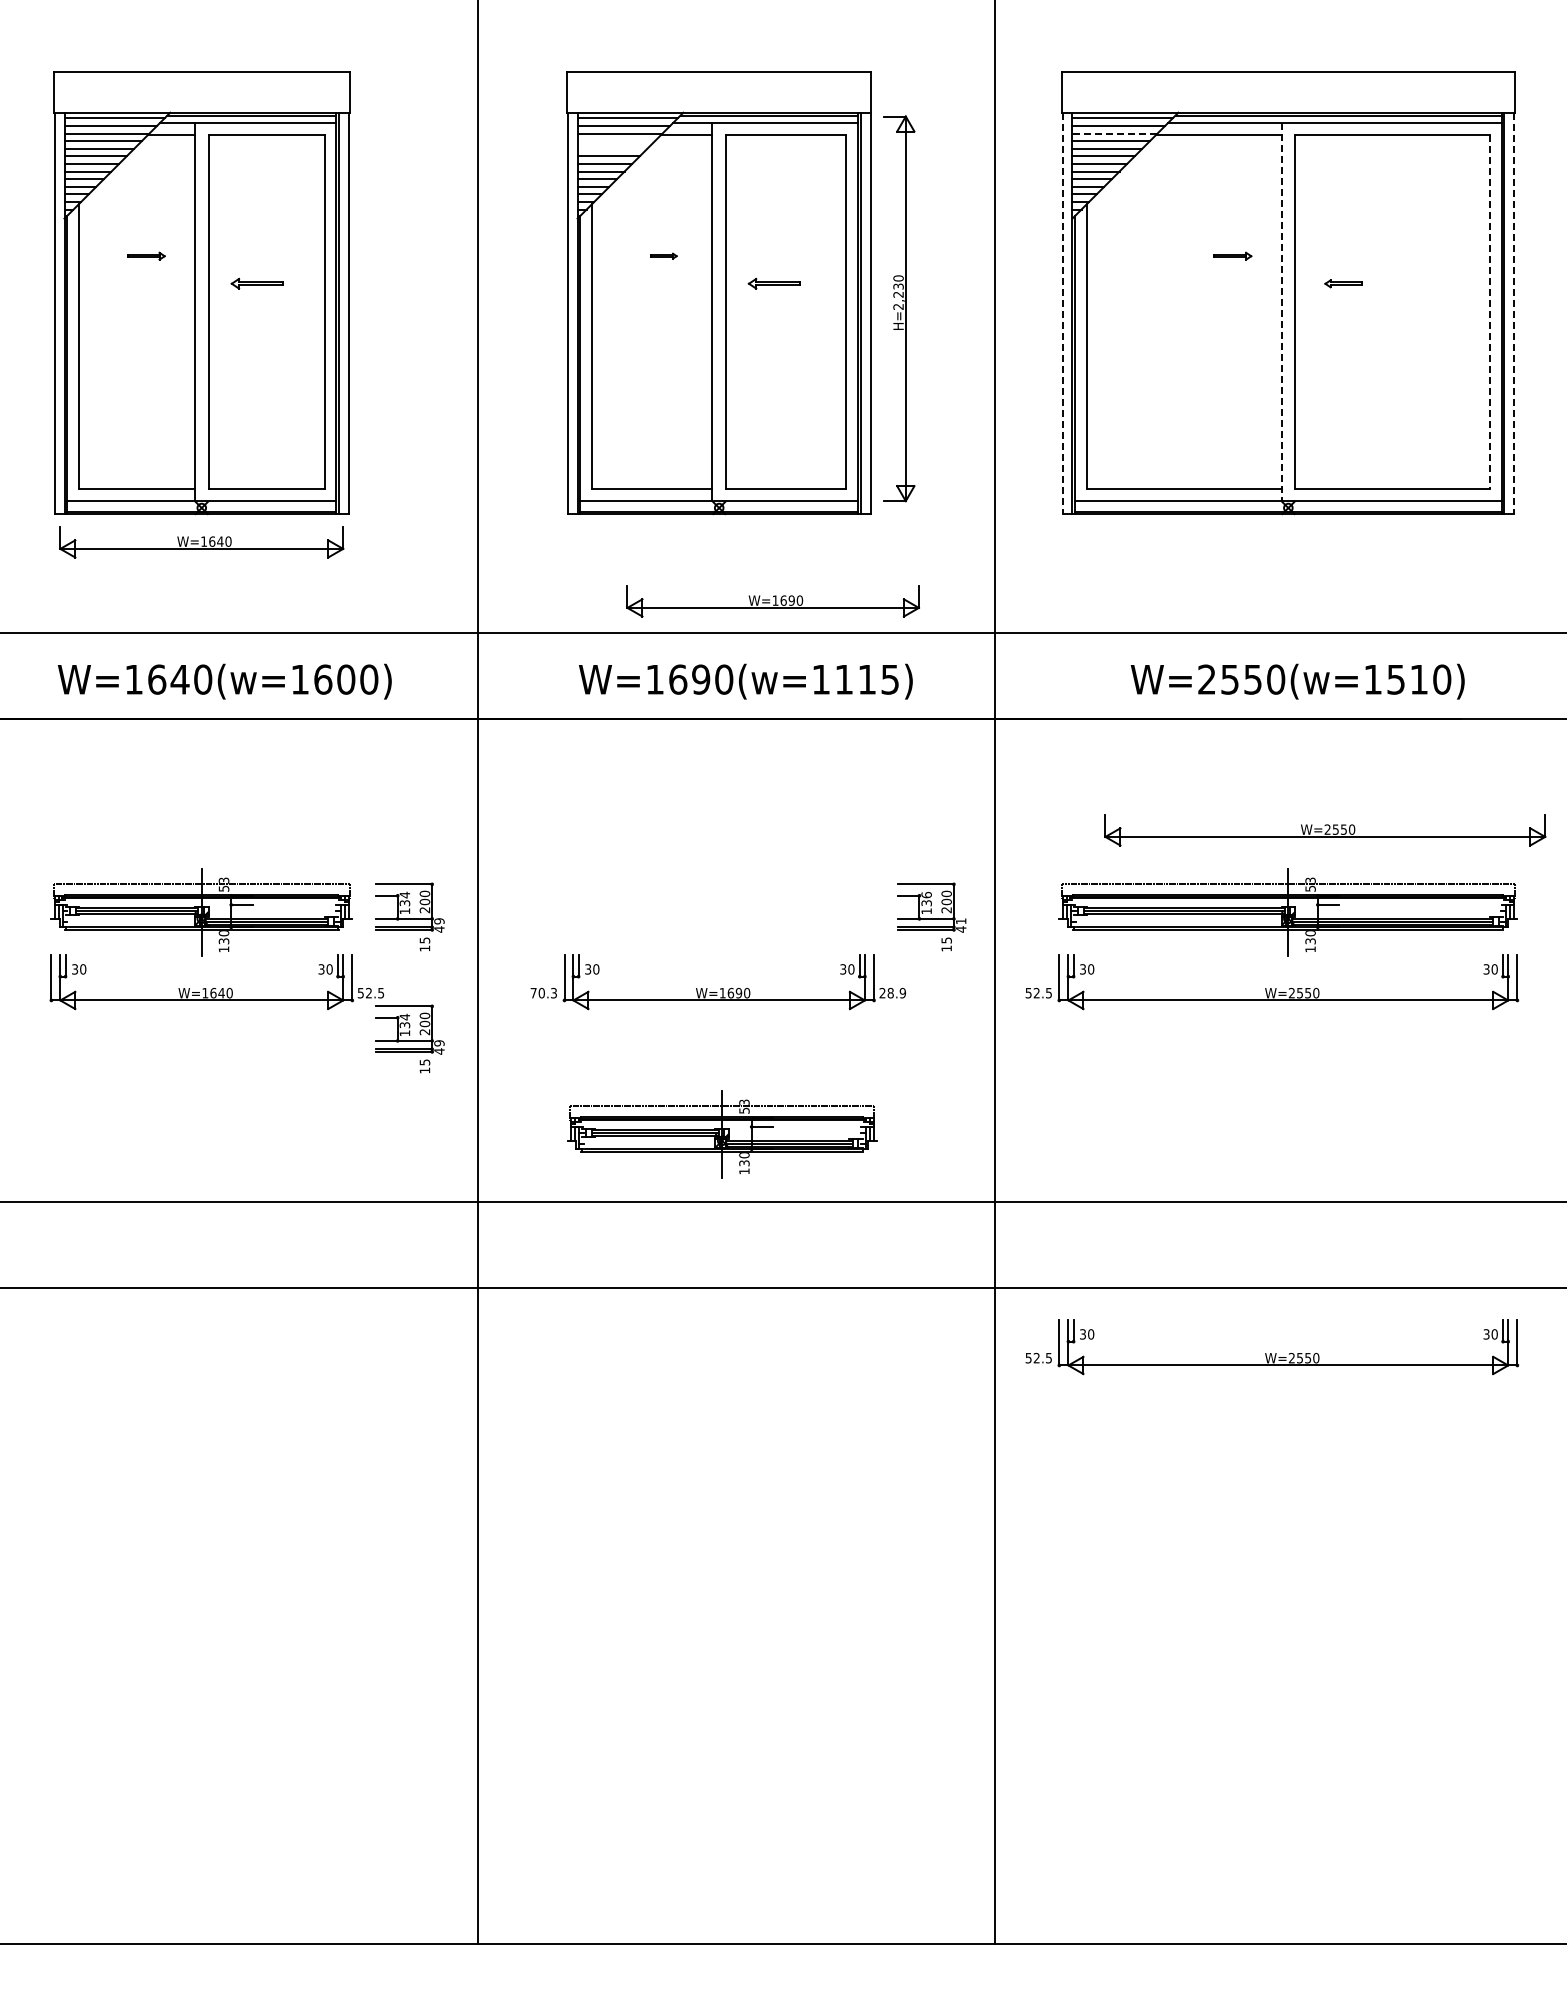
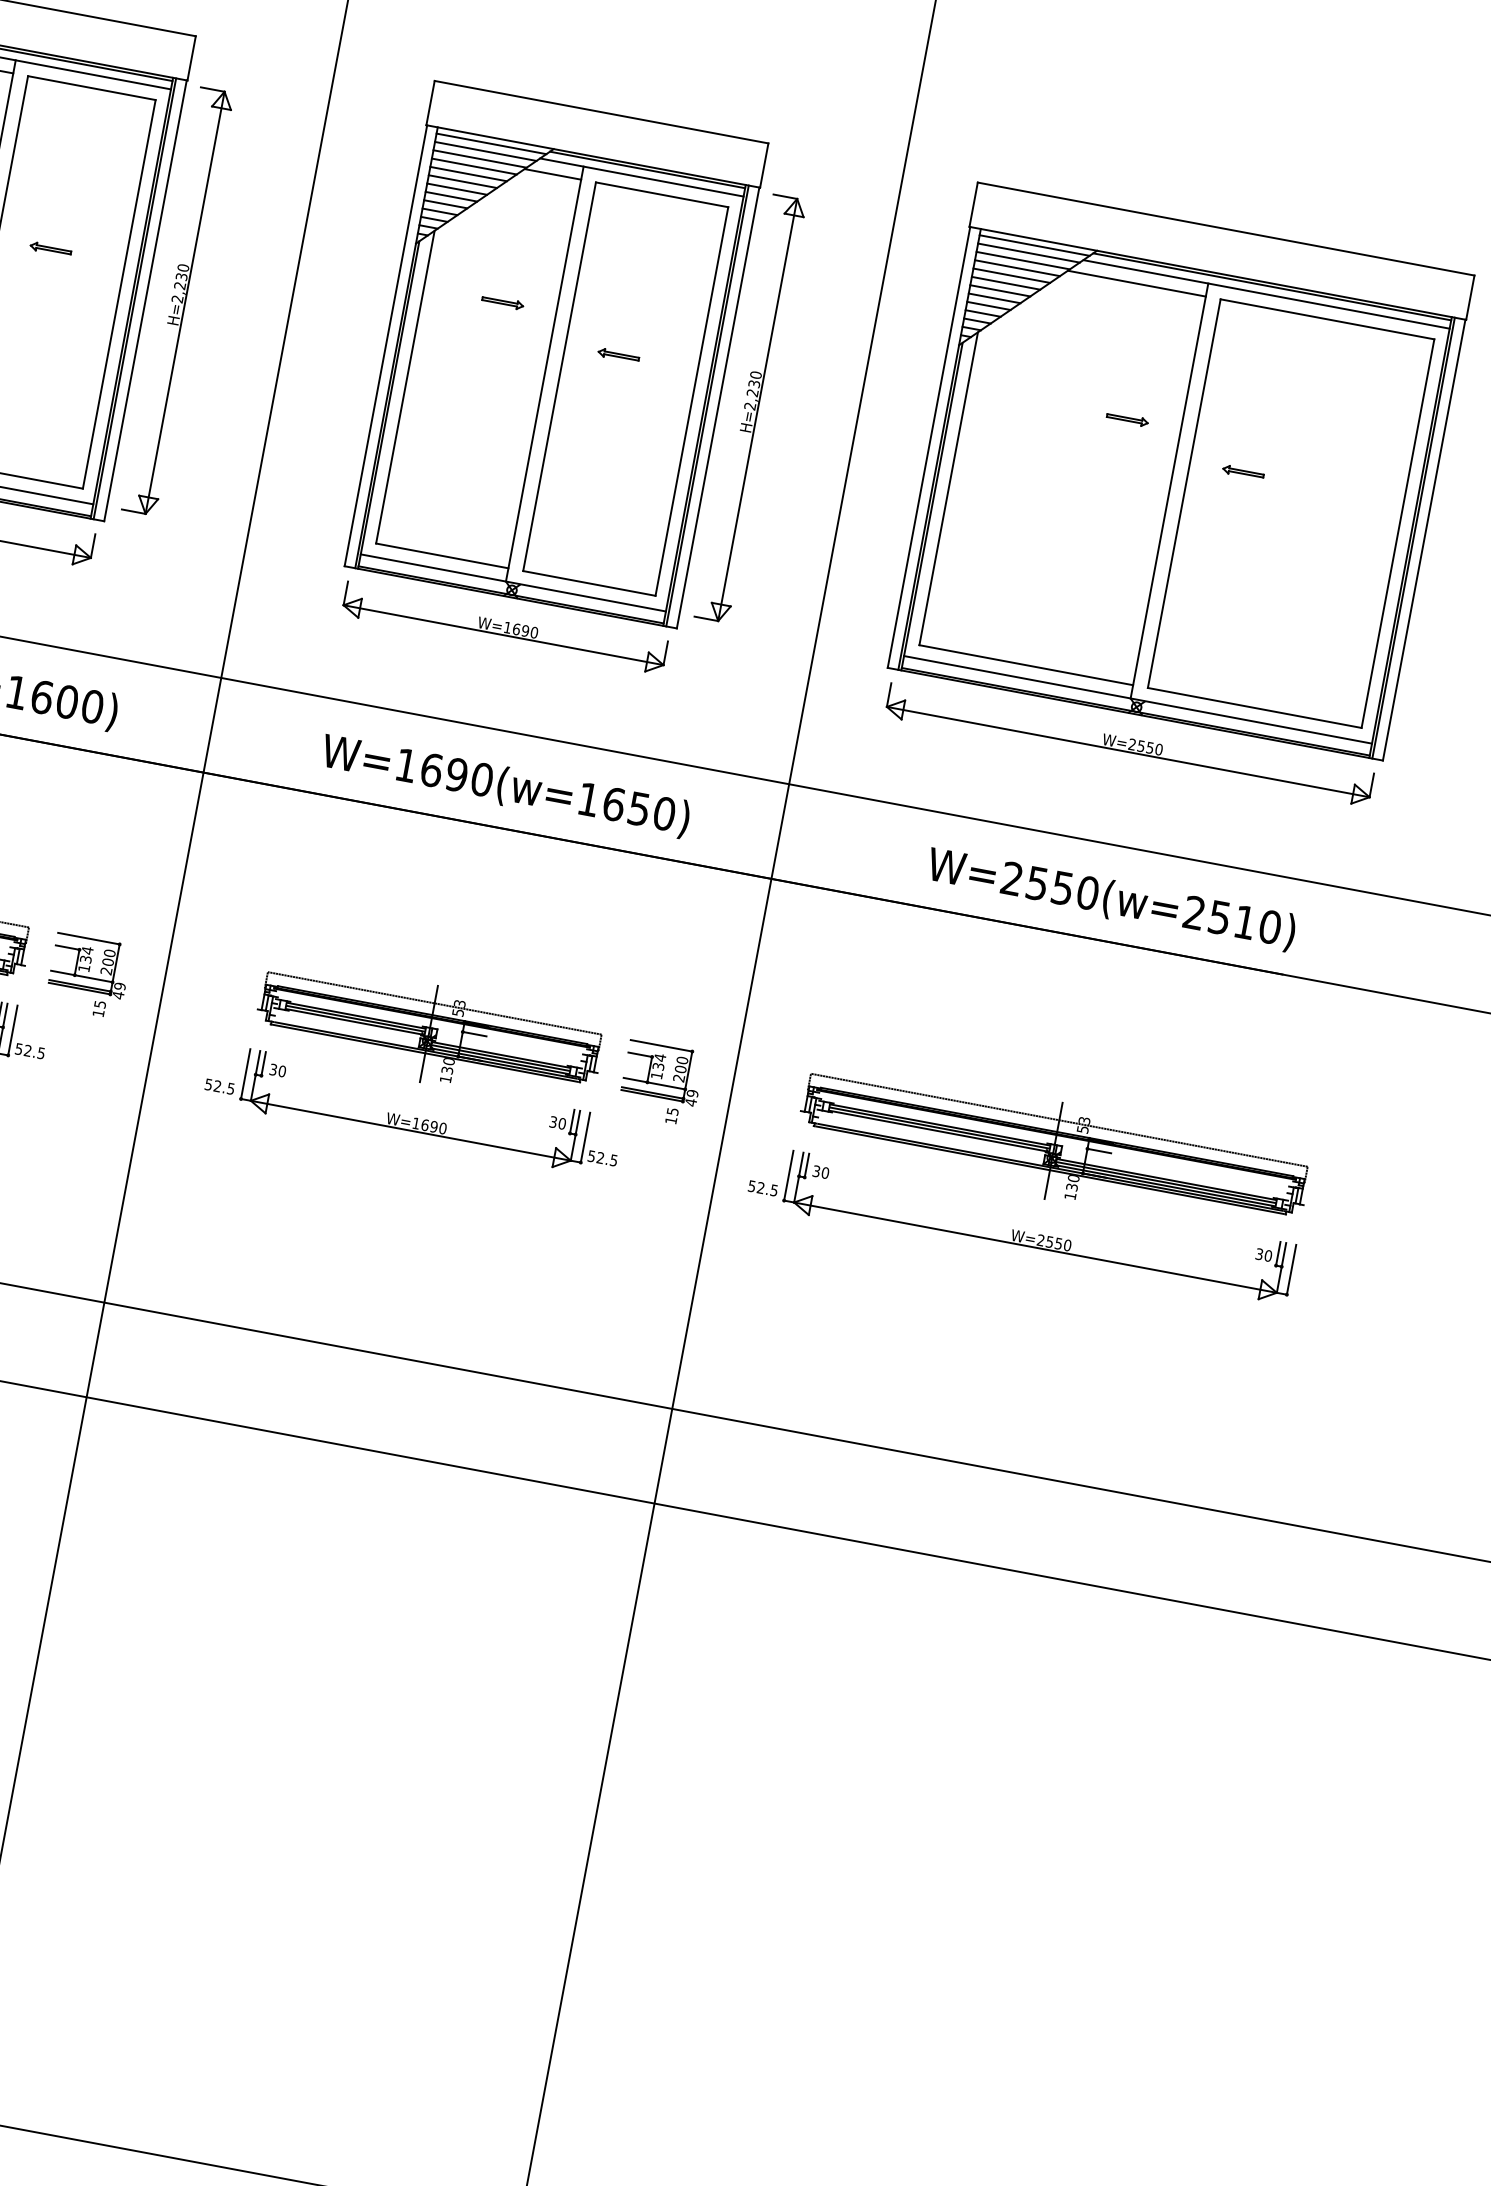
line: (1114, 133) -> (1022, 260), dashed -> solid
line: (615, 141) -> (473, 166), added
line: (612, 148) -> (468, 173), added
part: (663, 255) -> (502, 301), size x1.43
part: (256, 283) -> (50, 248), size x0.71
part: (774, 283) -> (618, 355), size x0.71
part: (377, 308) -> (177, 301), added
line: (1281, 312) -> (1169, 491), dashed -> solid
line: (1489, 312) -> (1397, 533), dashed -> solid
line: (1062, 313) -> (928, 447), dashed -> solid
line: (1513, 313) -> (1423, 539), dashed -> solid
part: (772, 601) -> (504, 627), moved
text: (867, 679) -> (639, 808), W=1690(w=1115) -> W=1690(w=1650)
text: (1372, 679) -> (1193, 912), W=2550(w=1510) -> W=2550(w=2510)
part: (1325, 830) -> (1129, 745), moved
text: (926, 895) -> (659, 1058), 136 -> 134
text: (960, 921) -> (691, 1093), 41 -> 49
text: (543, 992) -> (219, 1085), 70.3 -> 52.5
text: (892, 992) -> (602, 1157), 28.9 -> 52.5
part: (409, 1038) -> (63, 1108), removed
part: (722, 1134) -> (429, 1034), moved
part: (1271, 1353) -> (944, 1631), removed

